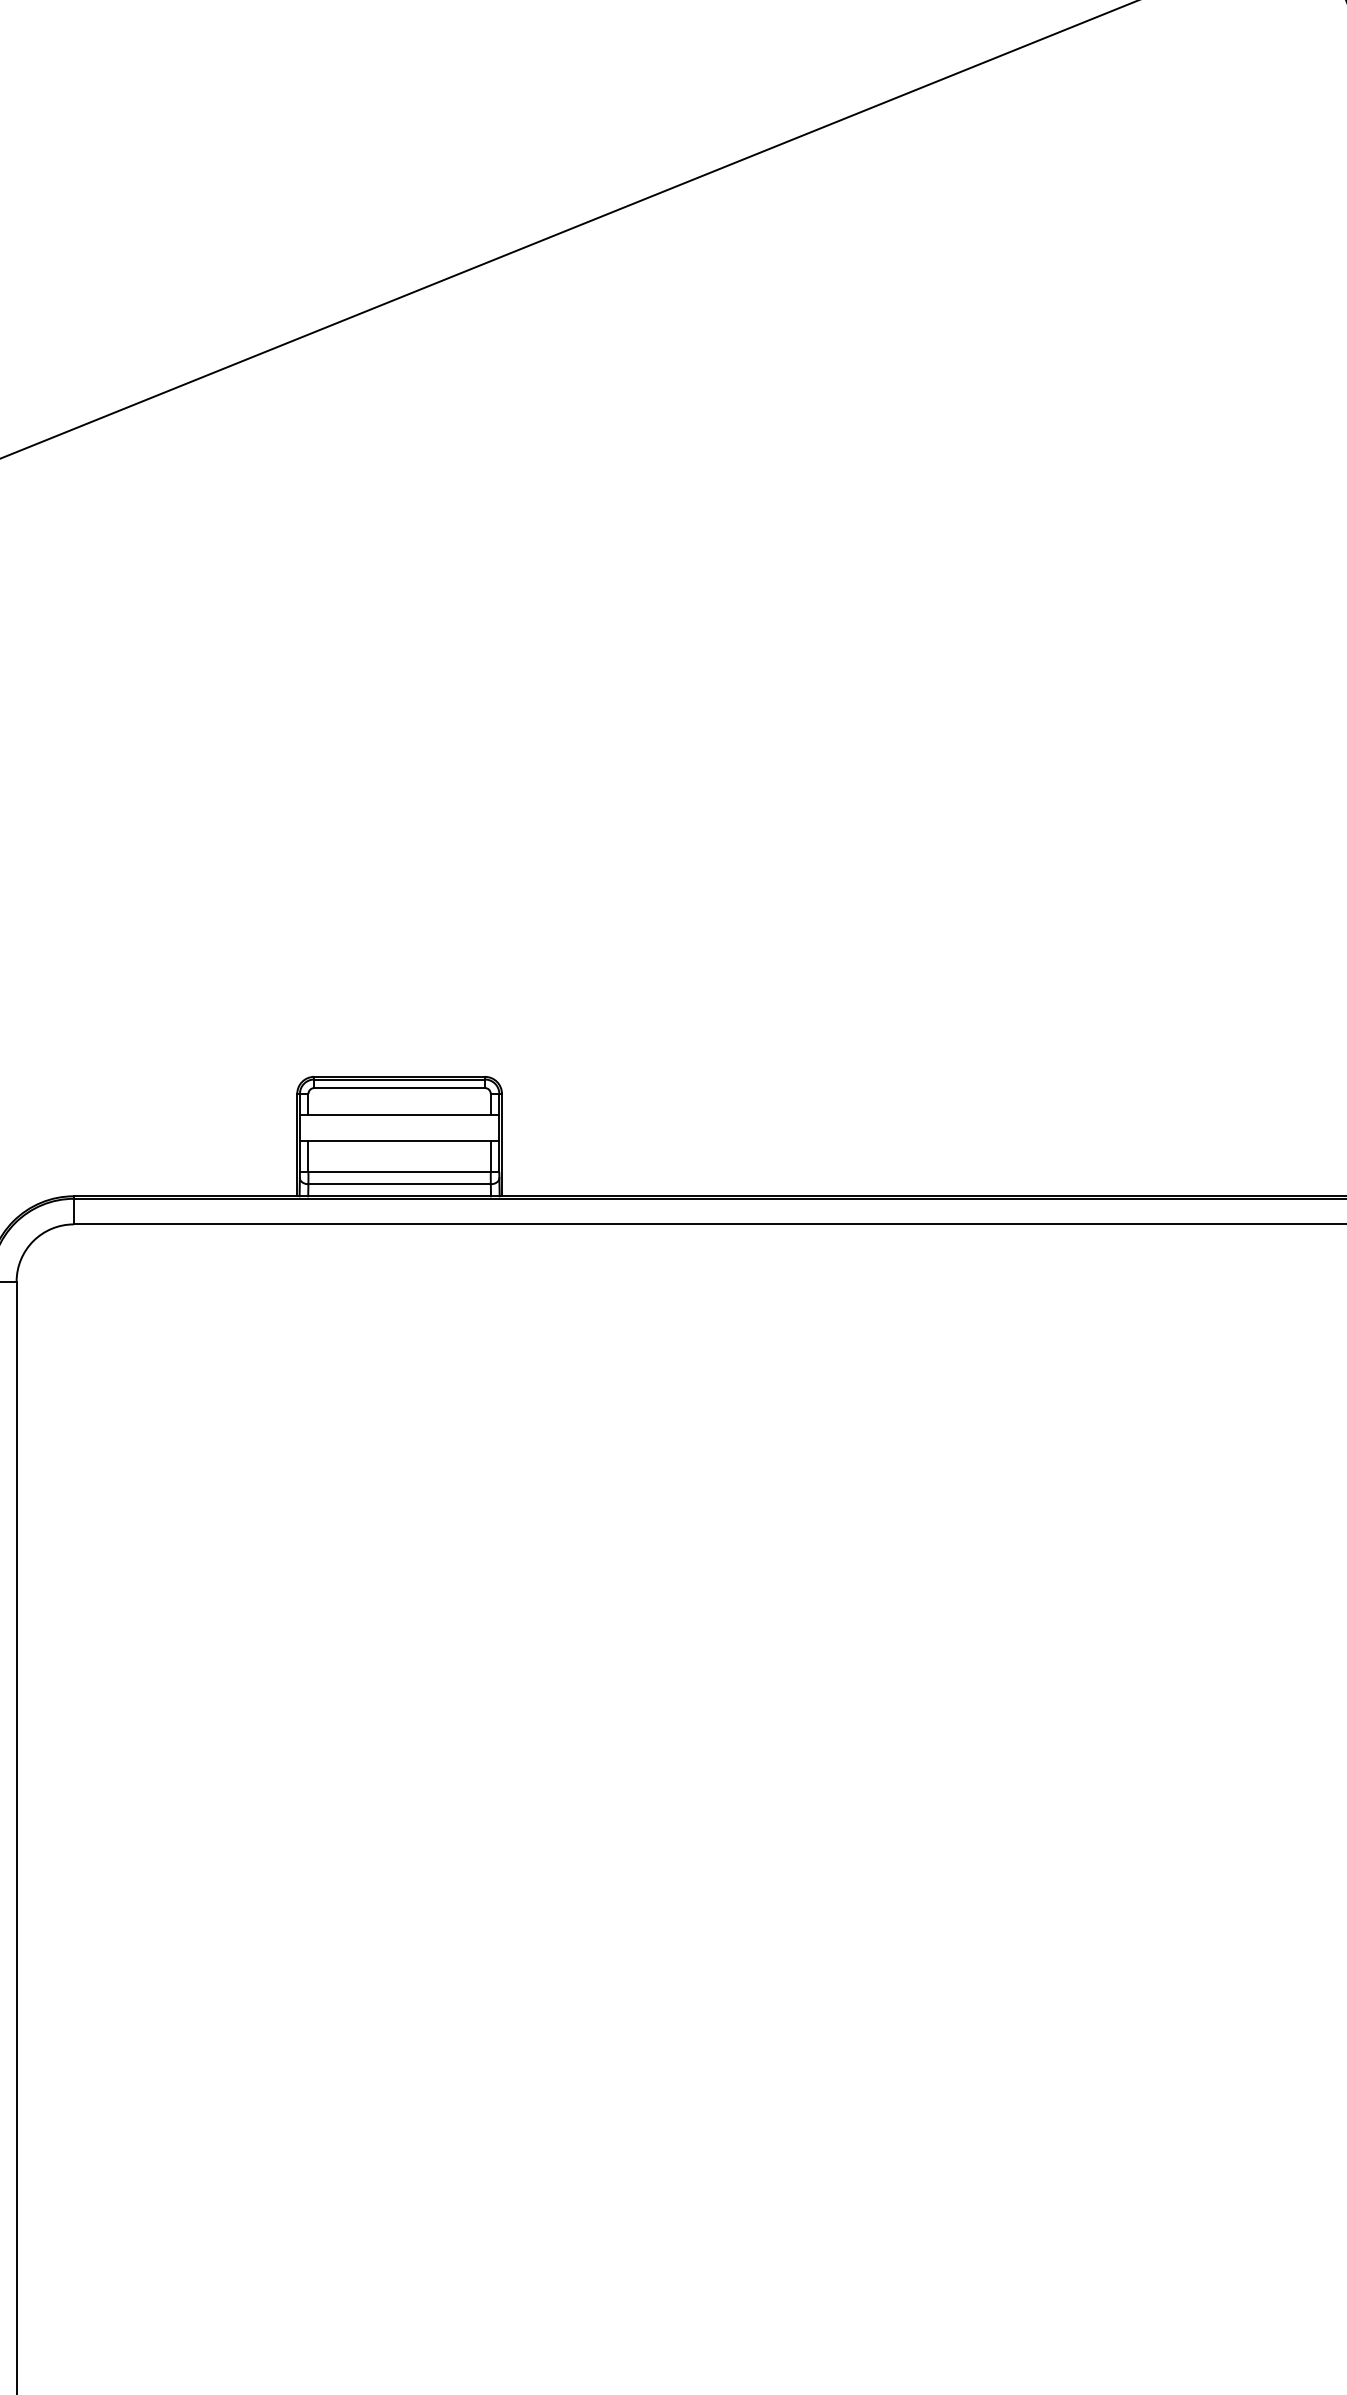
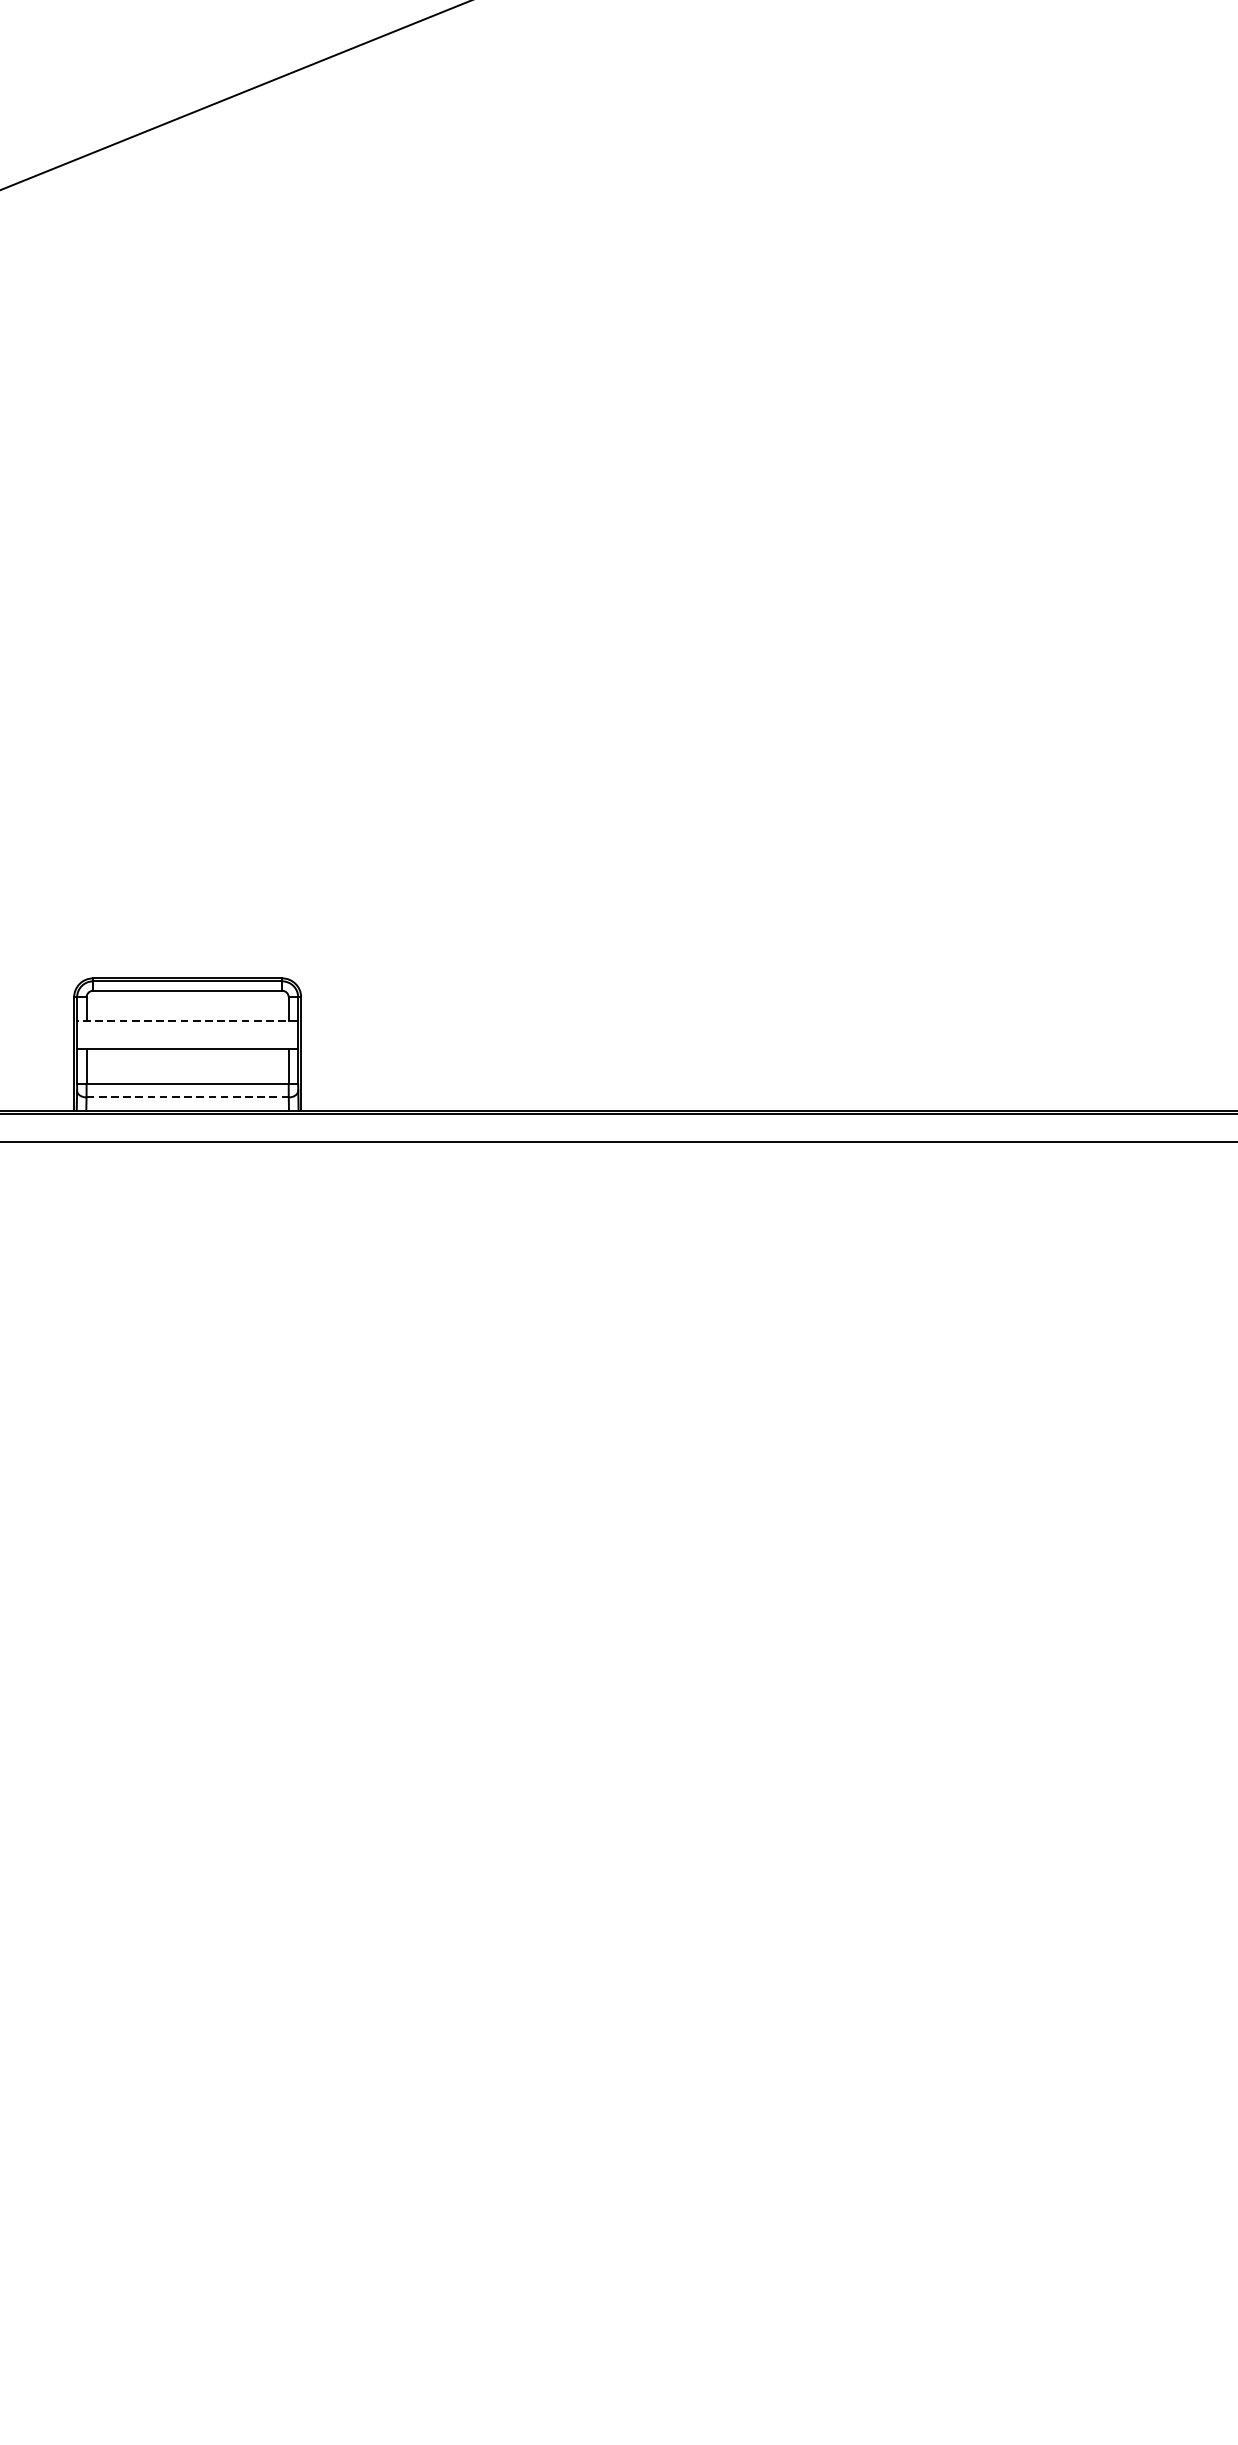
line: (399, 1115) -> (187, 1021), solid -> dashed
line: (400, 1184) -> (188, 1097), solid -> dashed

